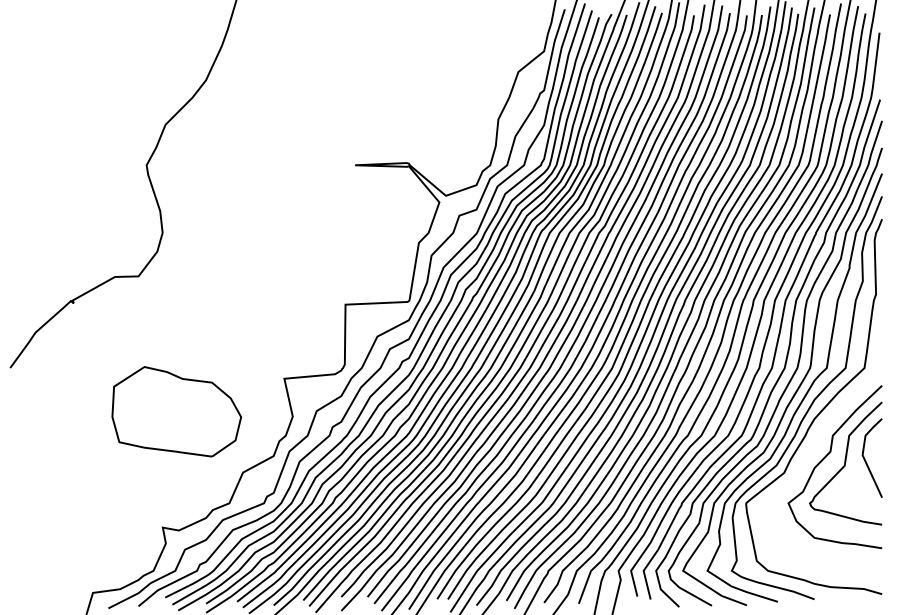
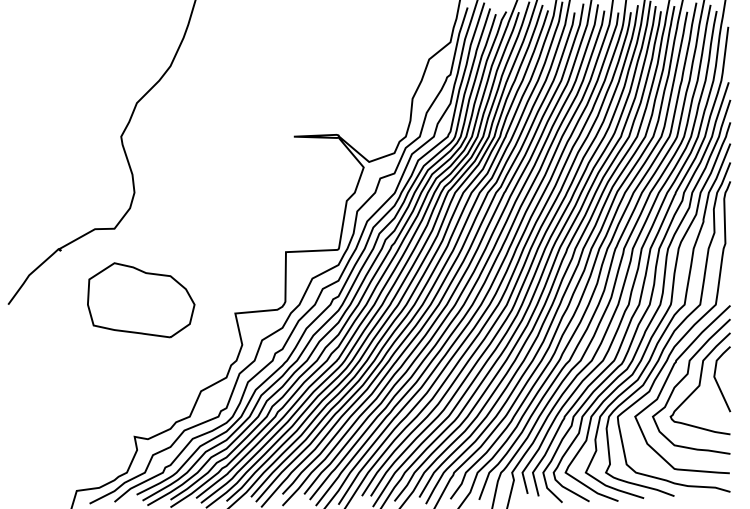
part: (176, 411) -> (141, 300), moved
curve: (805, 460) -> (666, 381), added

